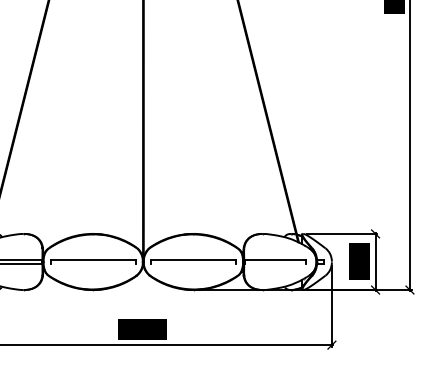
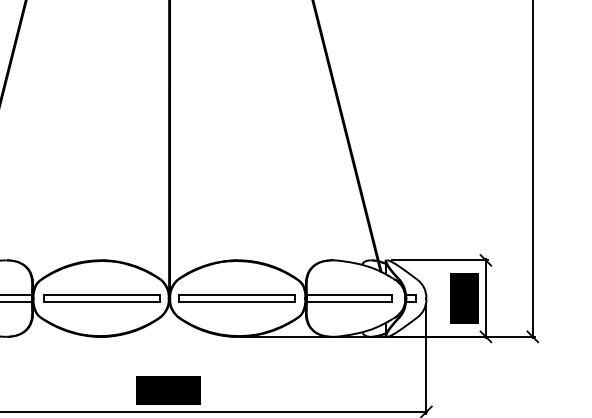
line: (93, 264) -> (101, 302), added
line: (192, 264) -> (236, 302), added
line: (275, 264) -> (349, 302), added

